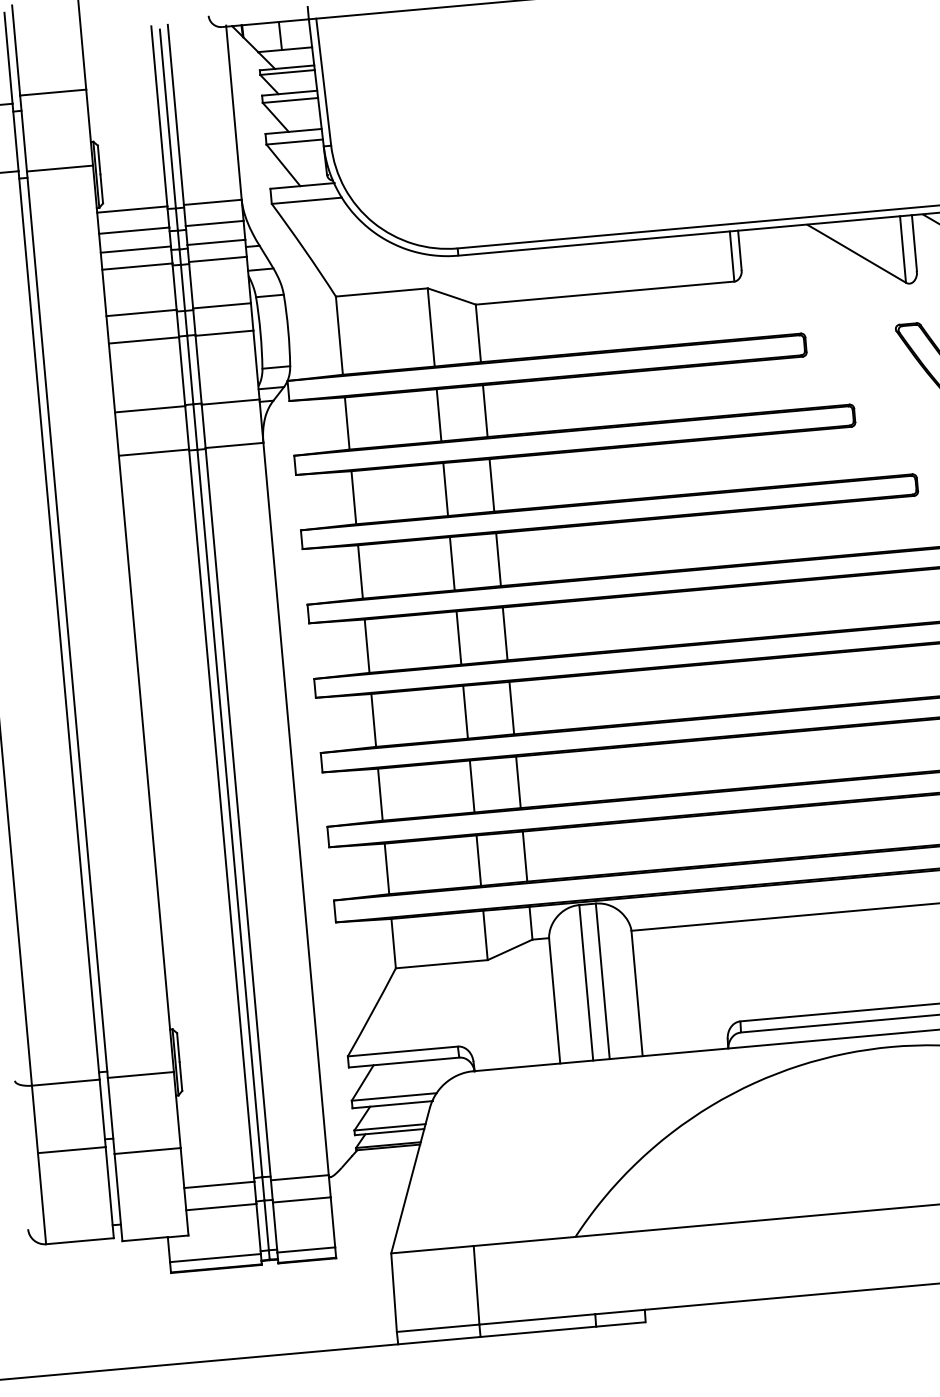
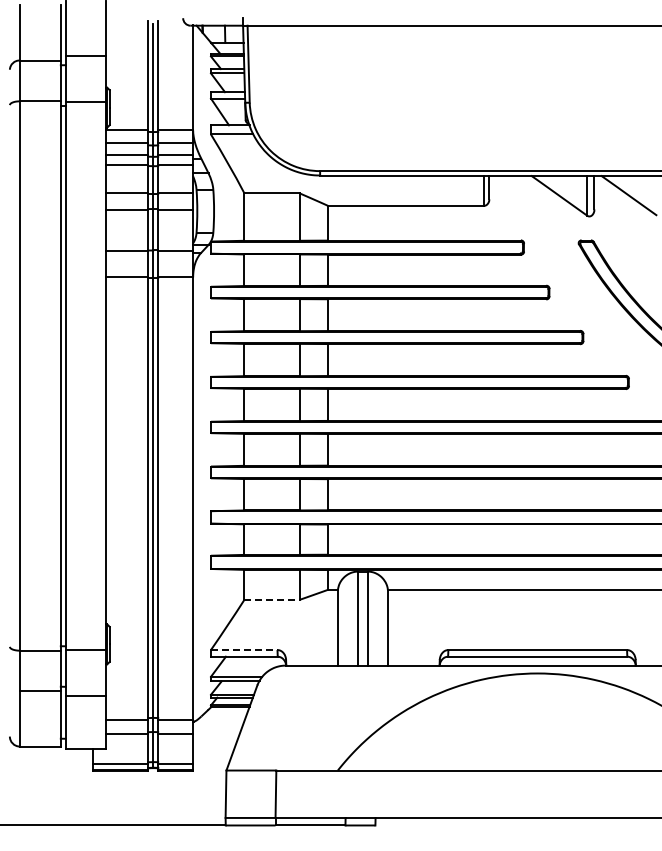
line: (442, 963) -> (272, 599), solid -> dashed
line: (403, 1052) -> (244, 650), solid -> dashed

